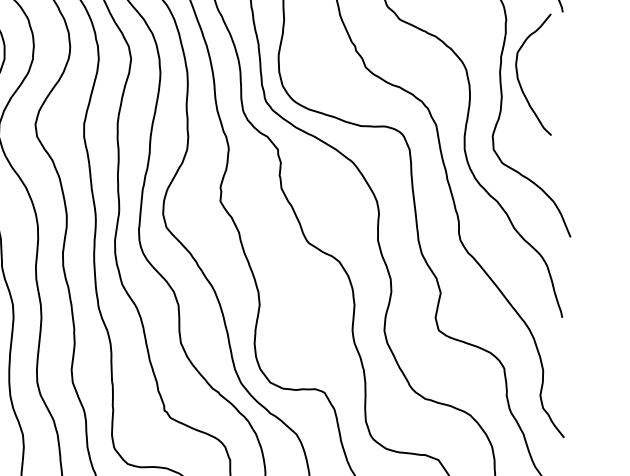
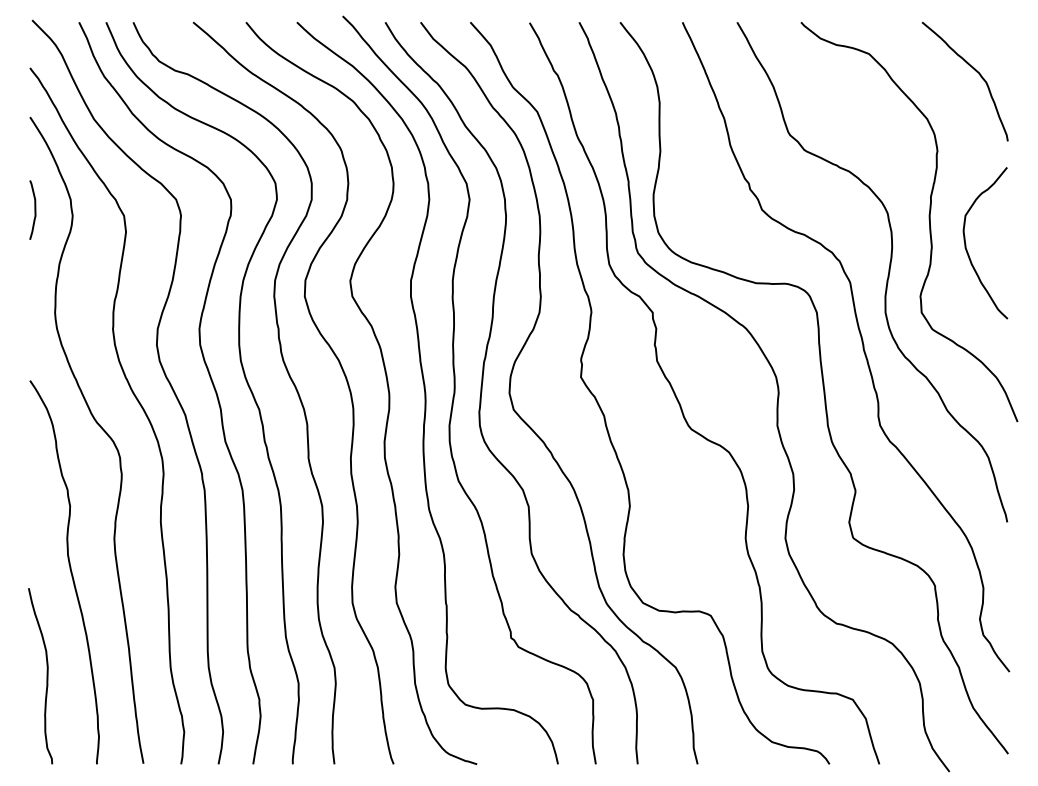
curve: (519, 79) -> (967, 249), moved

